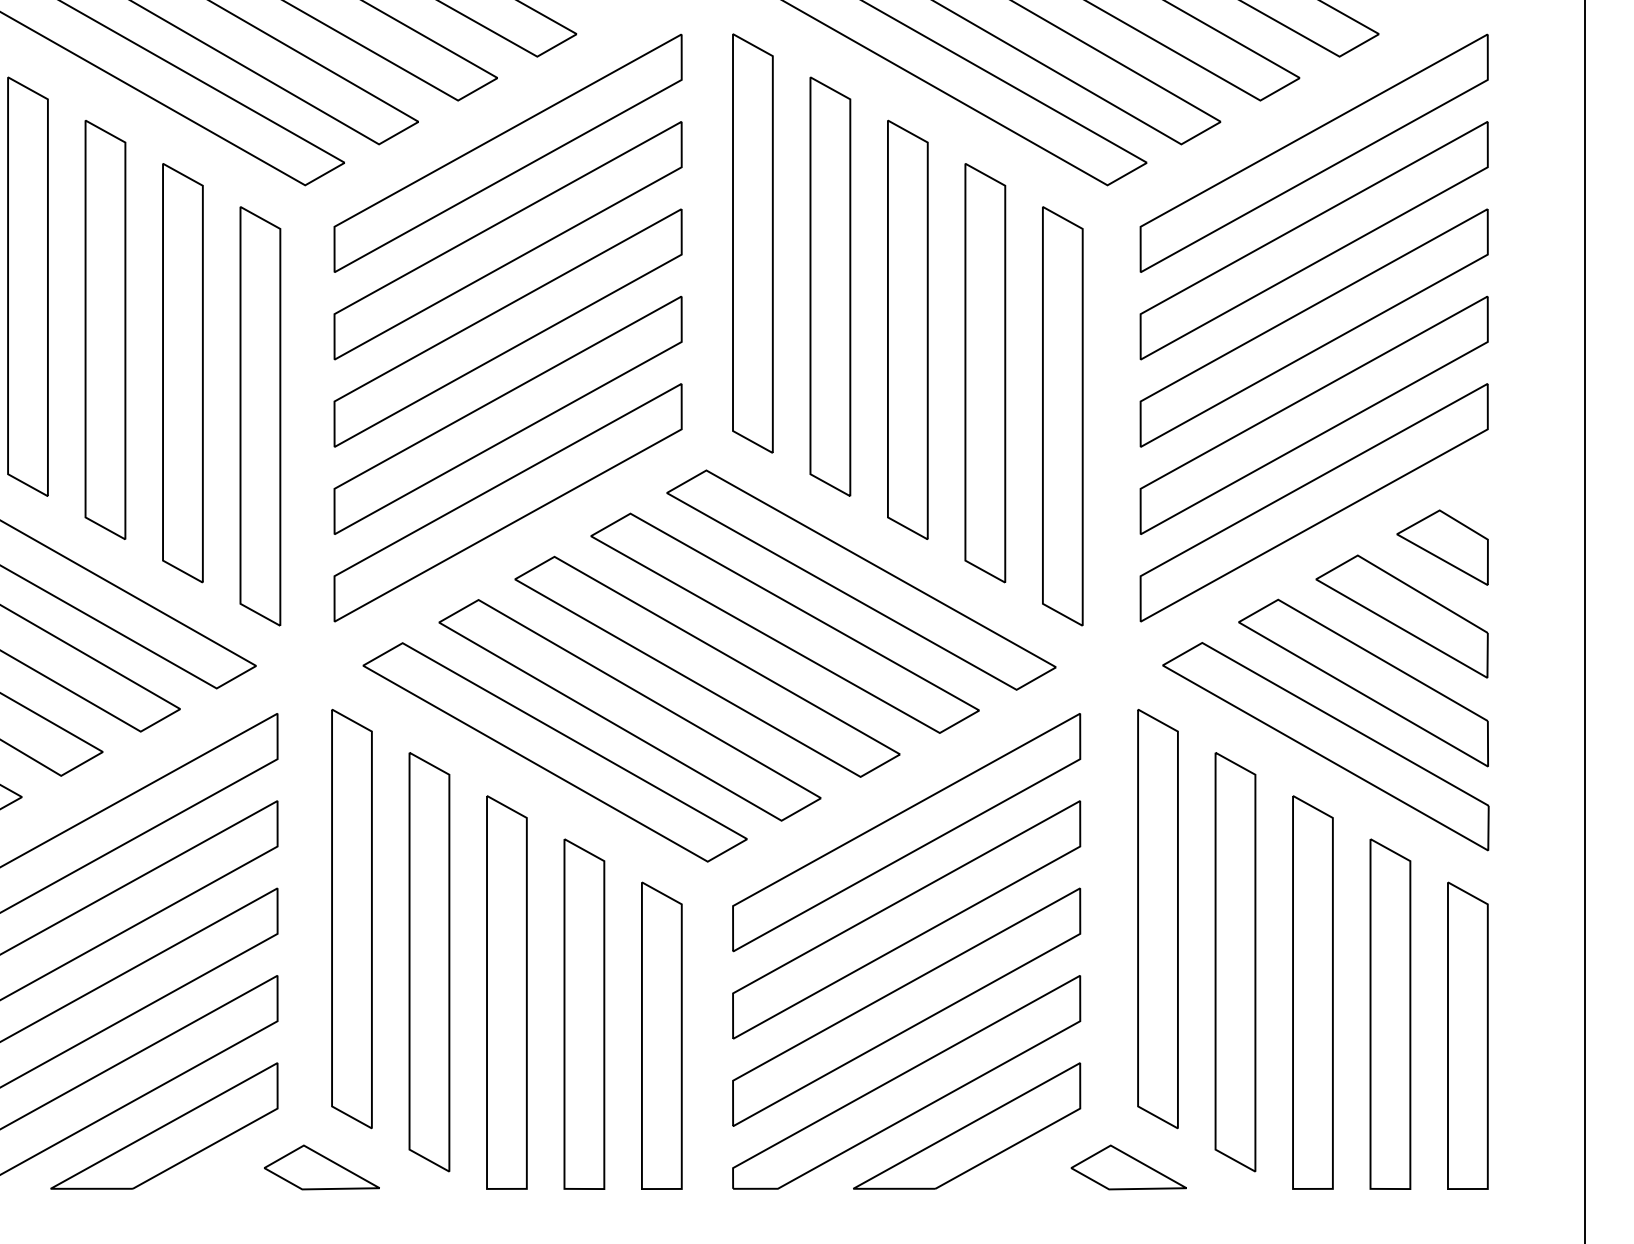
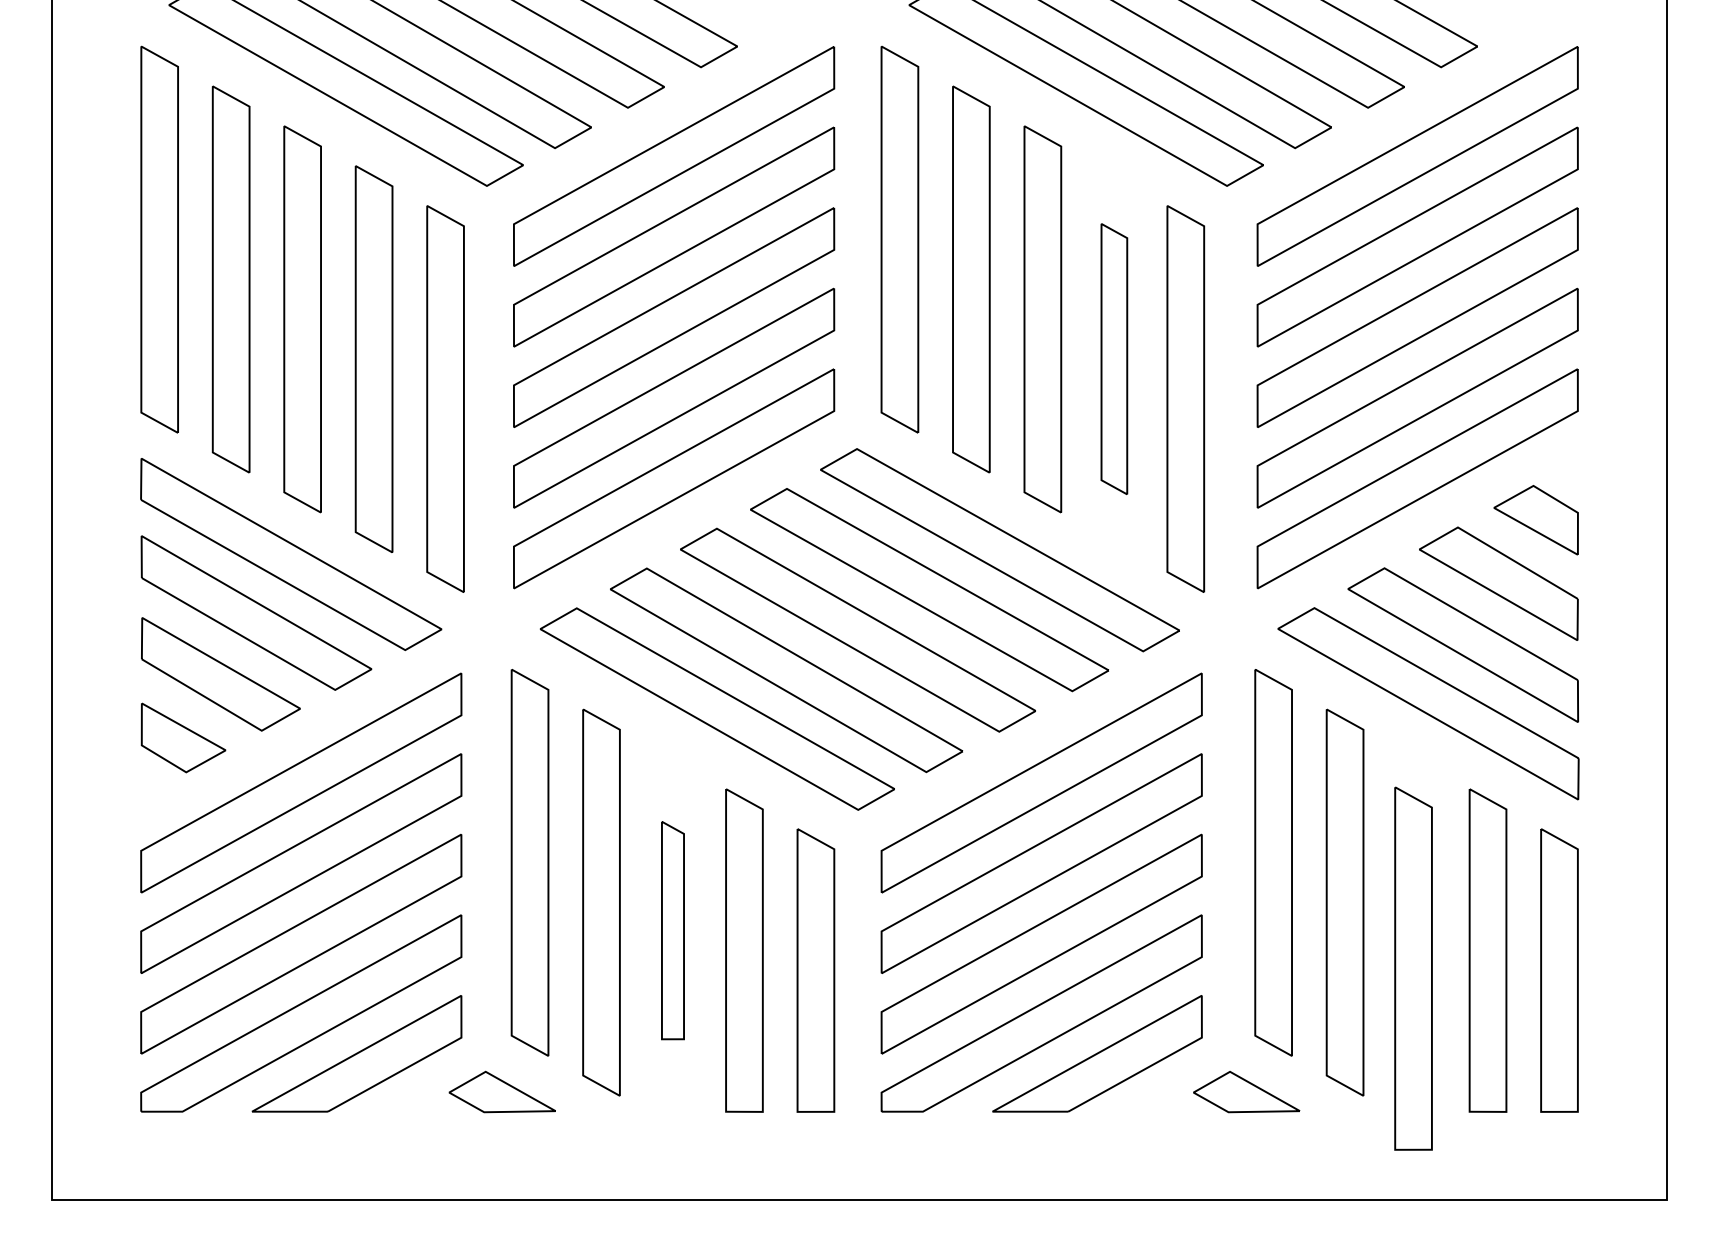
part: (985, 372) -> (1114, 358), size x0.7
part: (506, 992) -> (672, 930), size x0.6
part: (1312, 992) -> (1413, 968), moved

